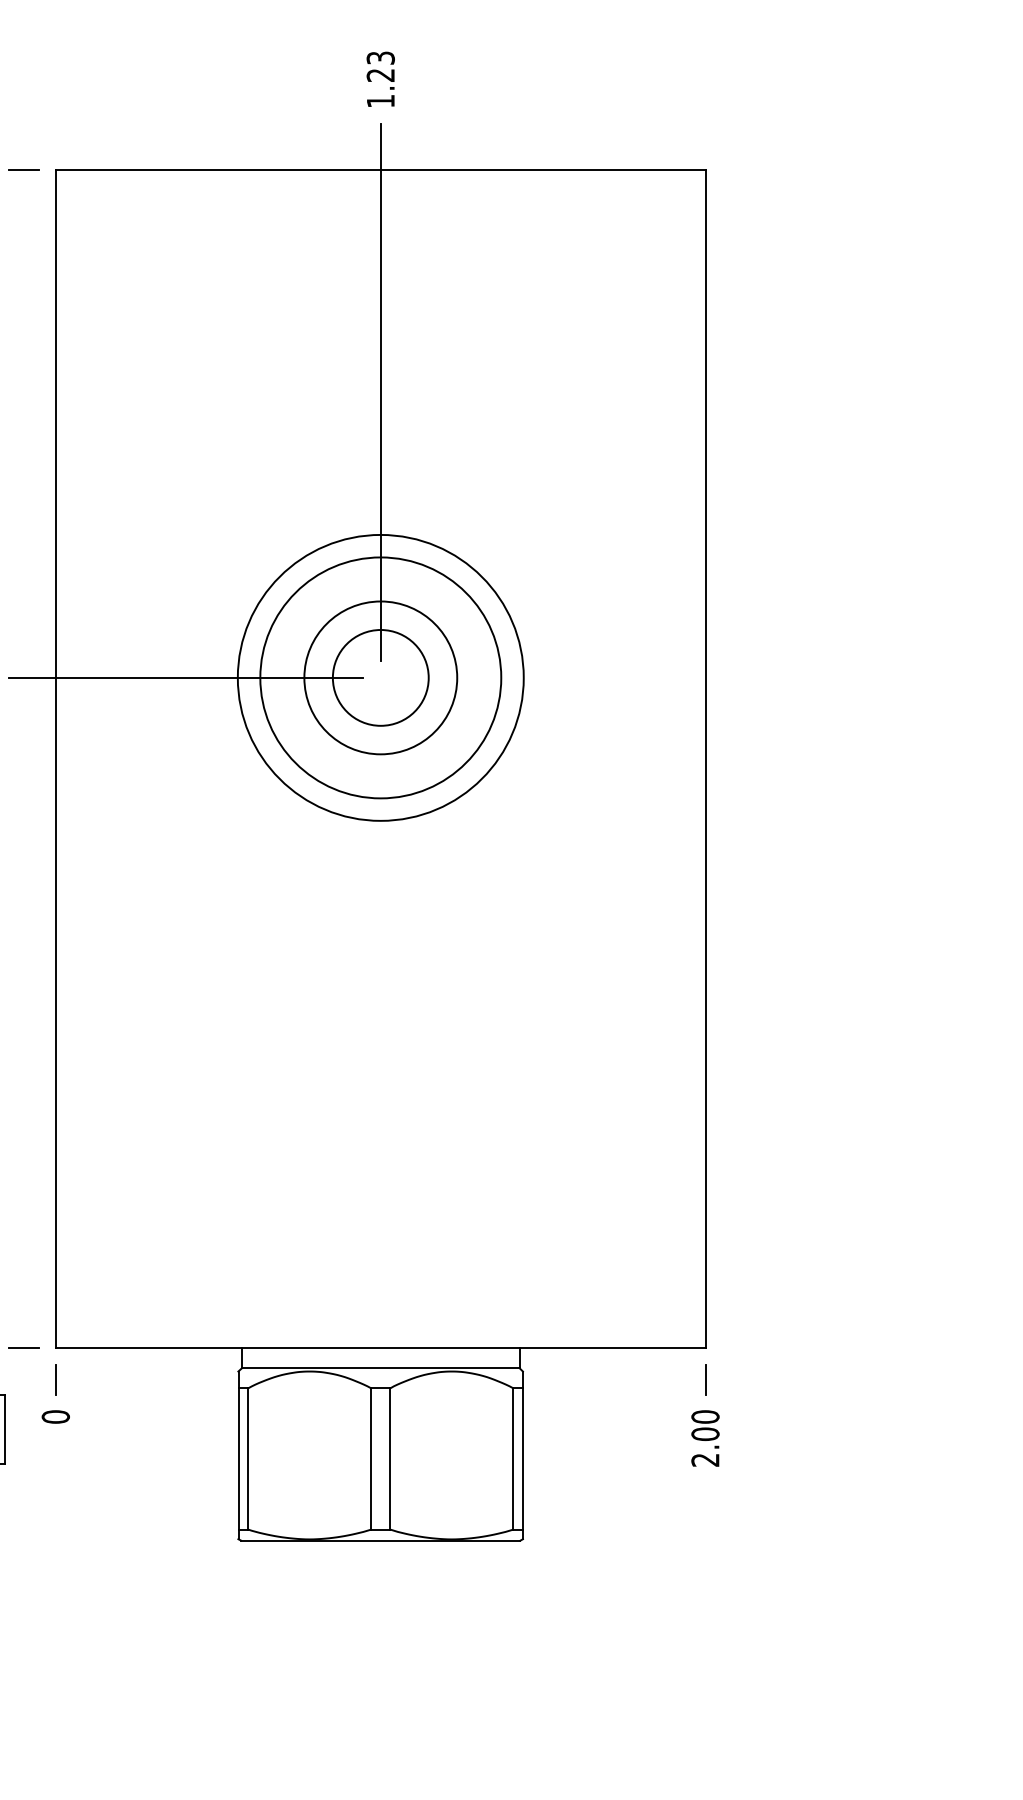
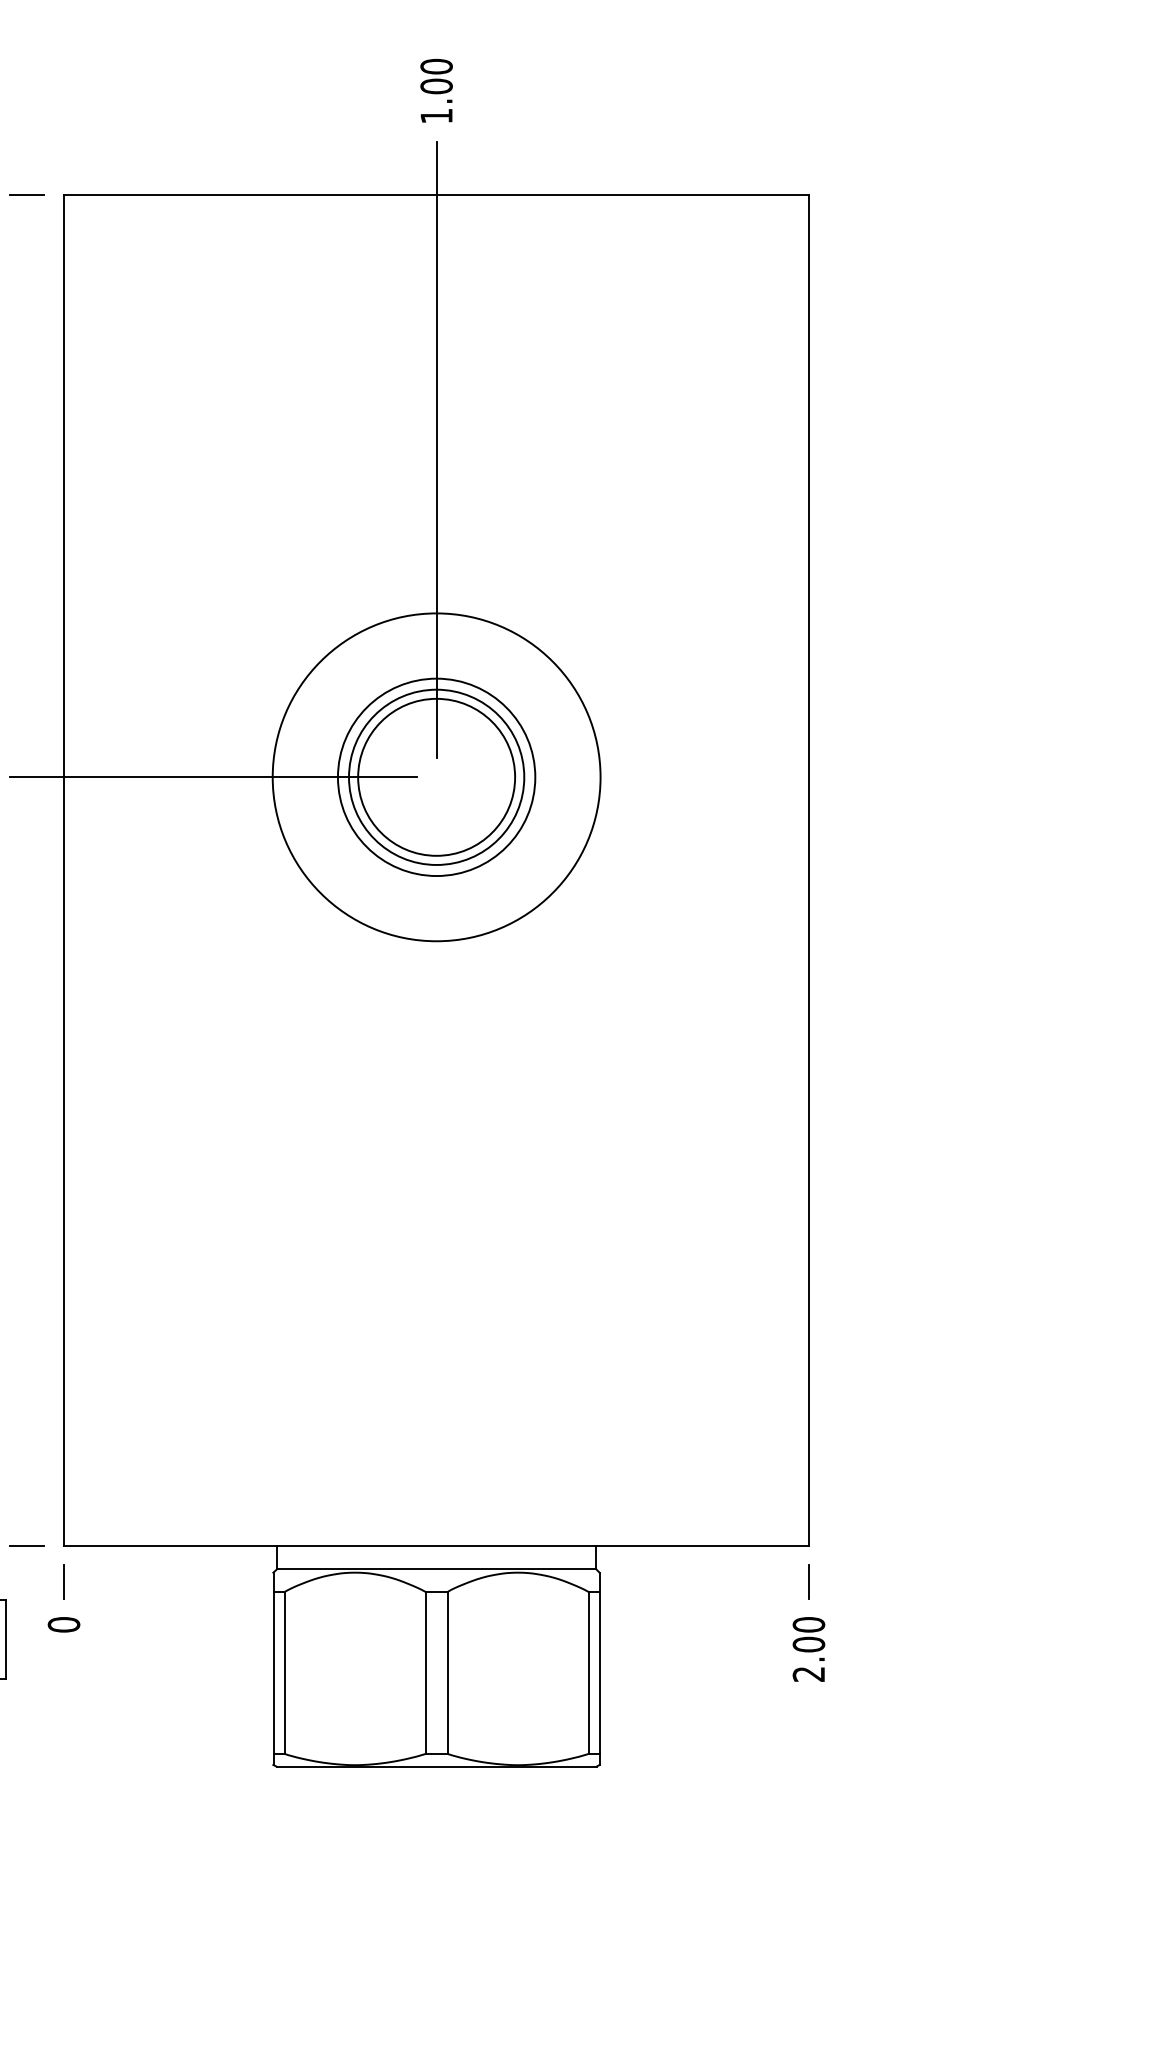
text: (380, 66) -> (436, 76), 1.23 -> 1.00
circle: (380, 677) -> (436, 776), size x1.43
circle: (380, 678) -> (436, 777), size x0.71

